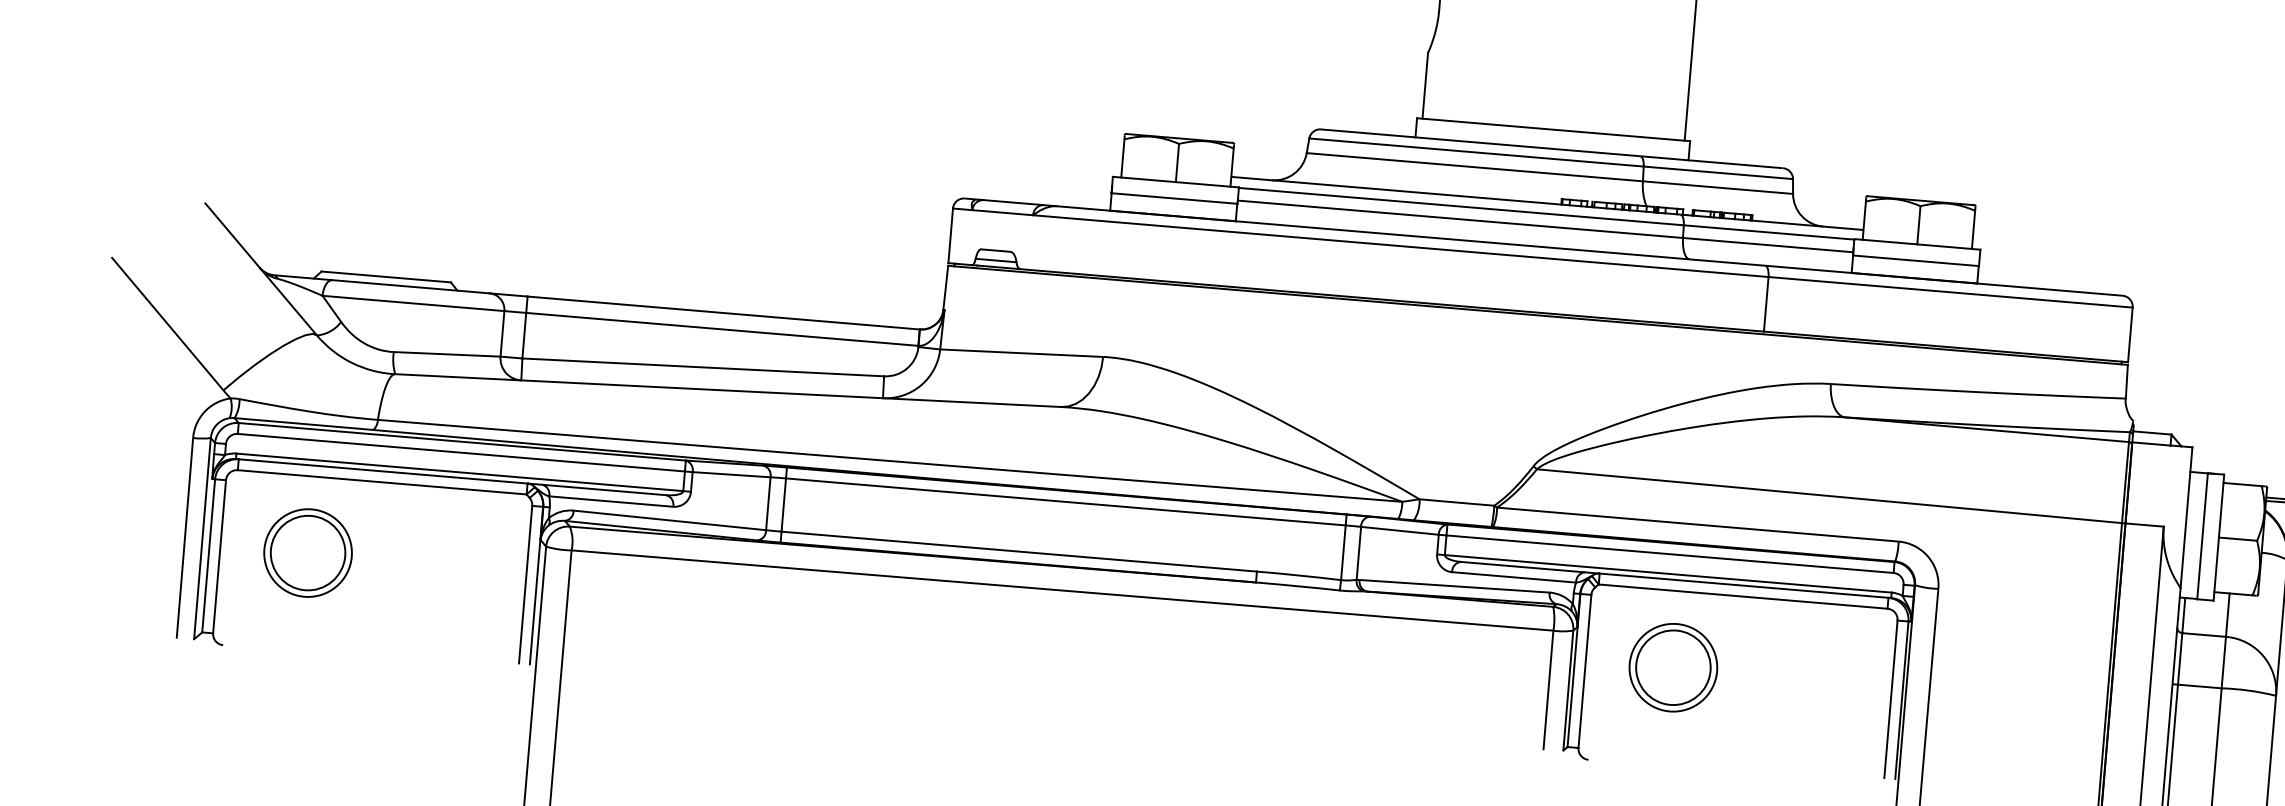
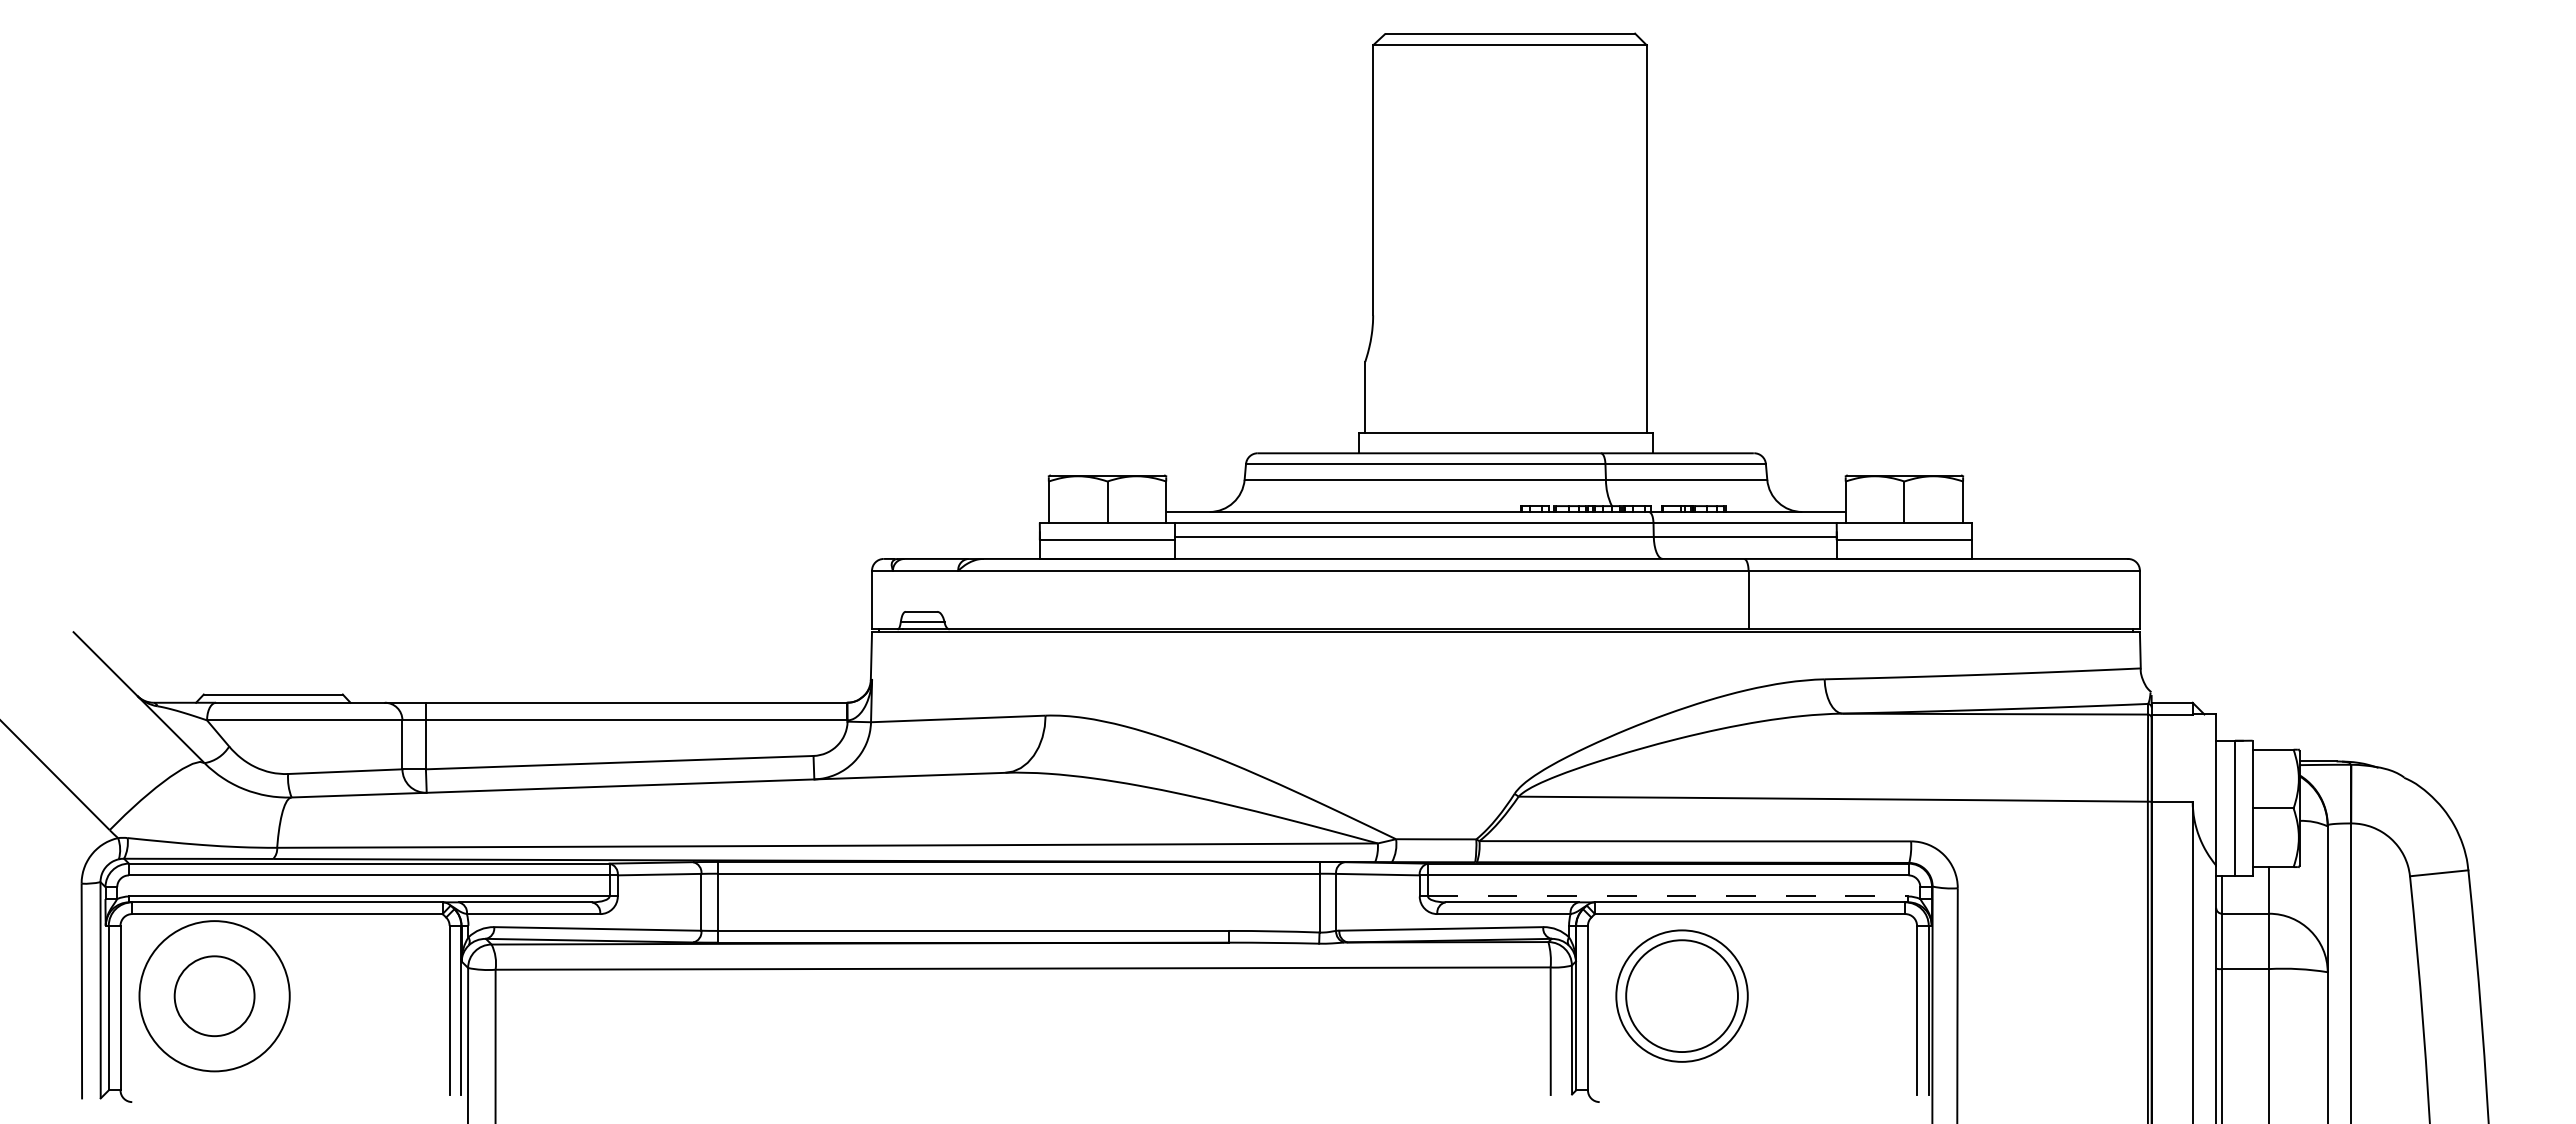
circle: (307, 553) -> (214, 996), size x1.6
line: (1668, 573) -> (1668, 896), solid -> dashed
part: (1672, 667) -> (1681, 996), size x1.4

